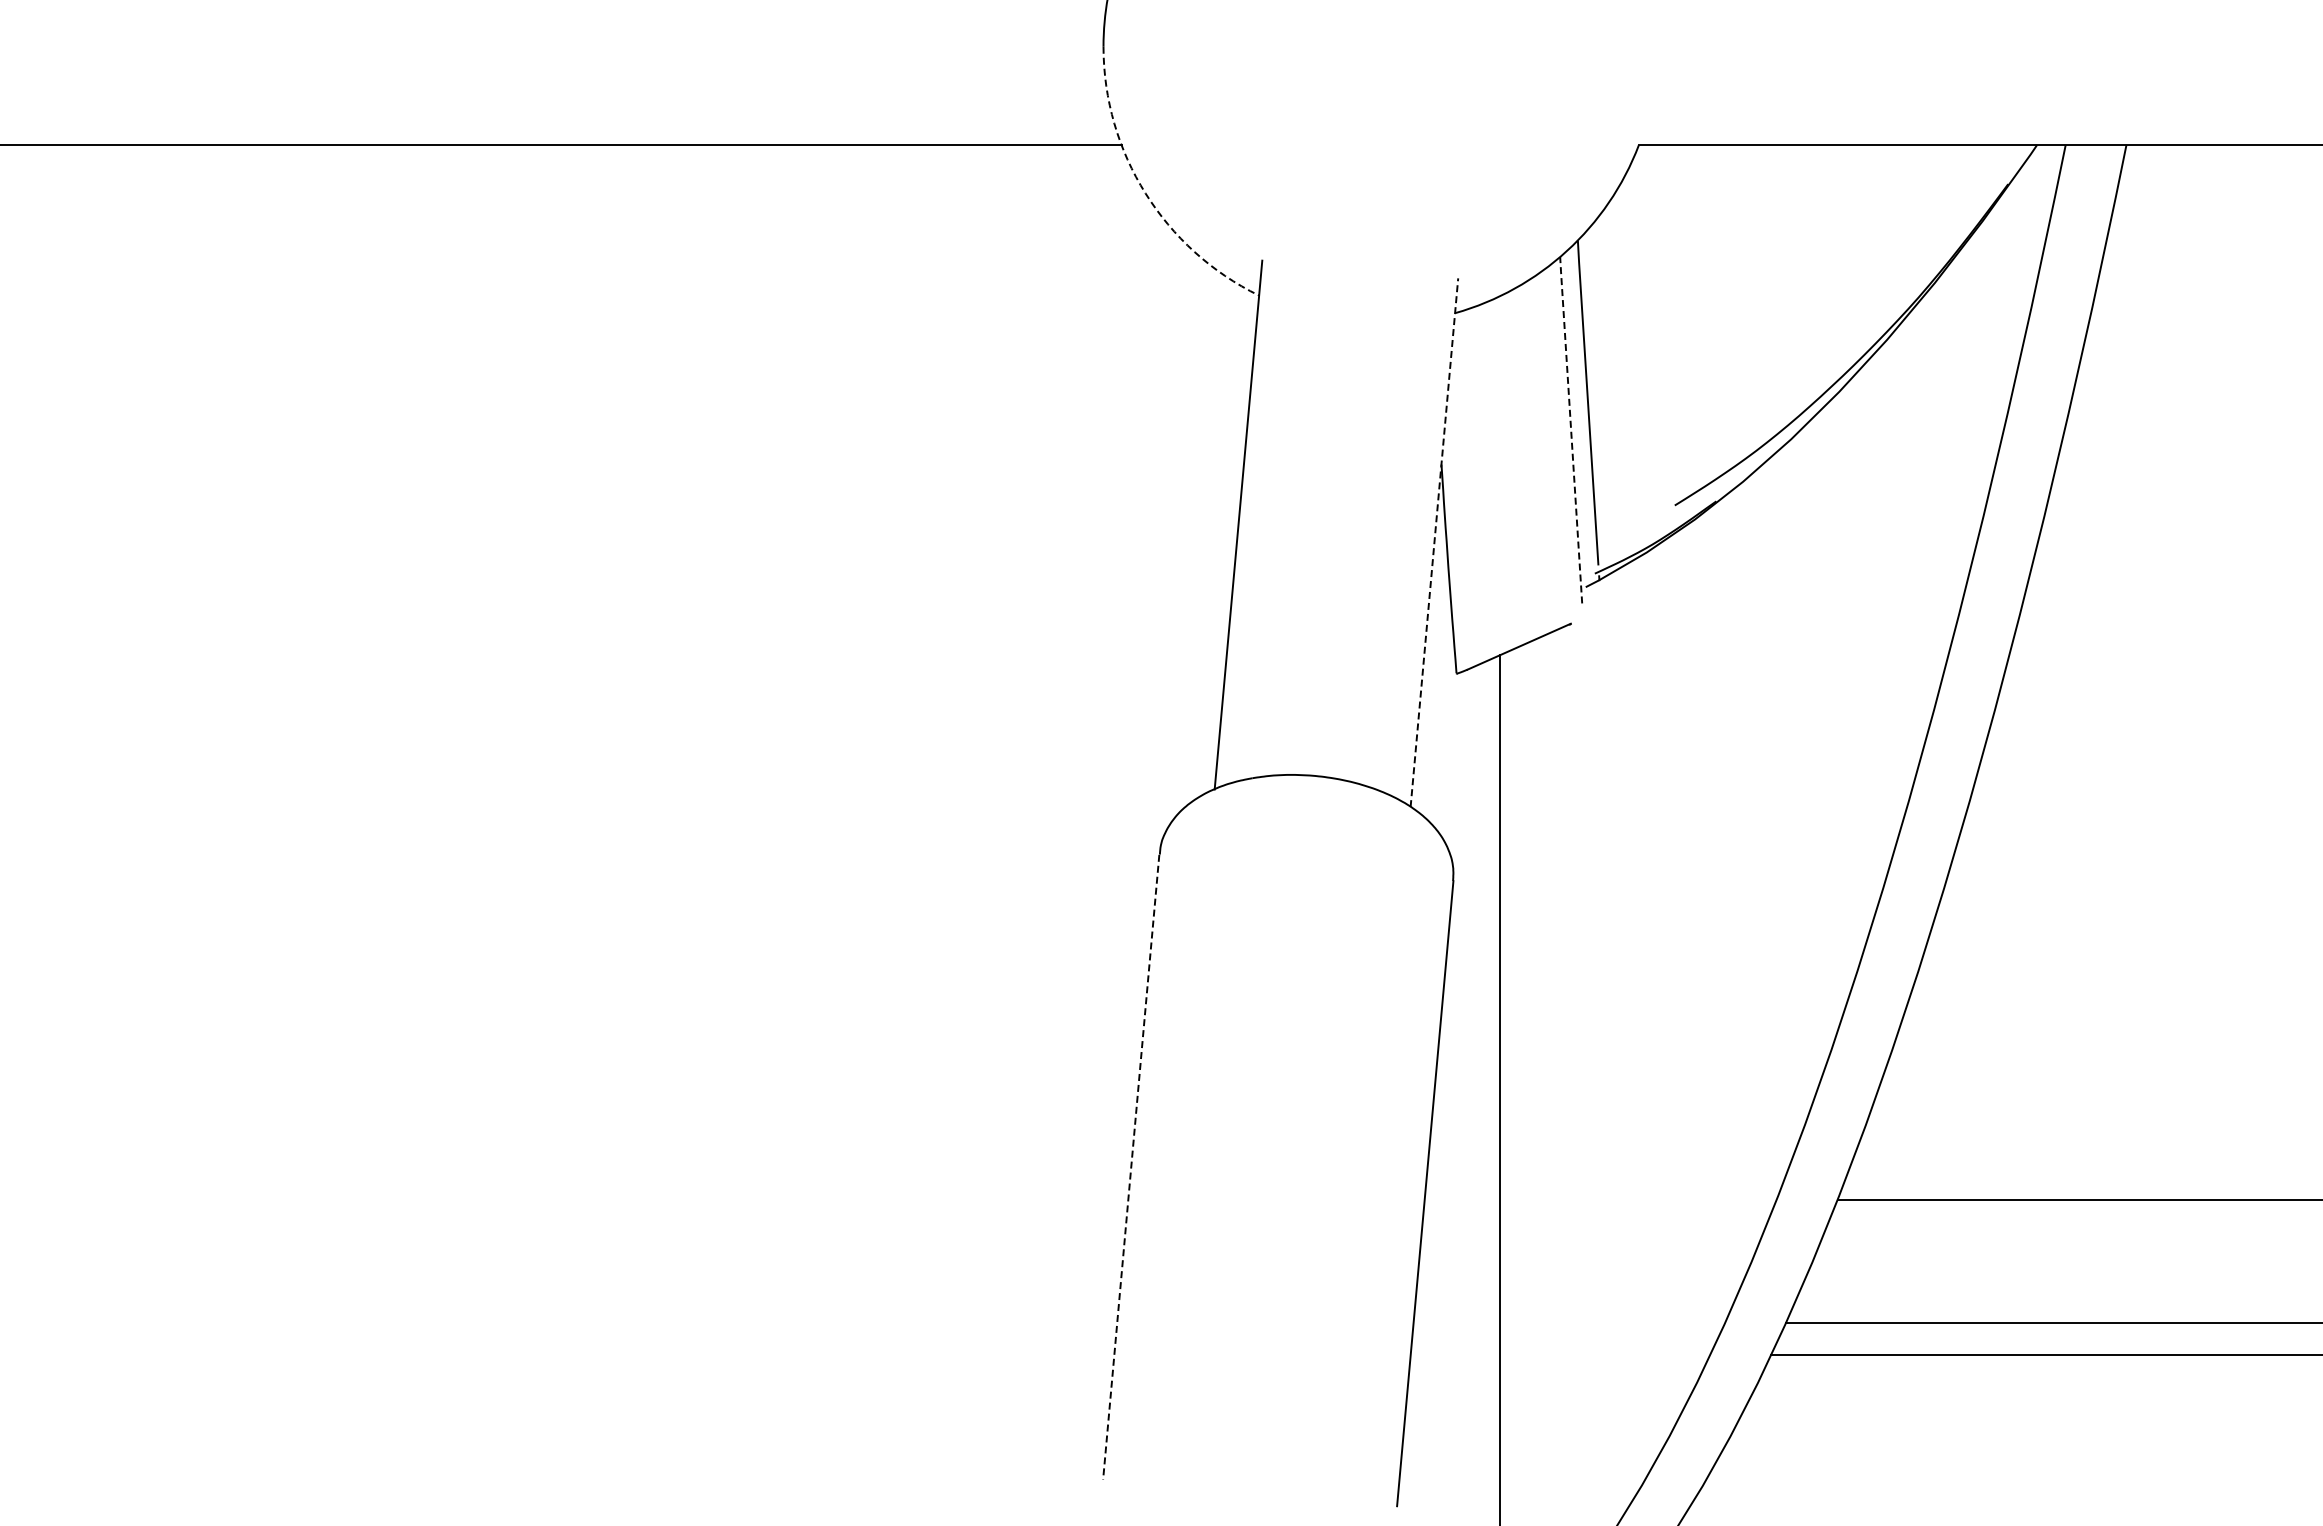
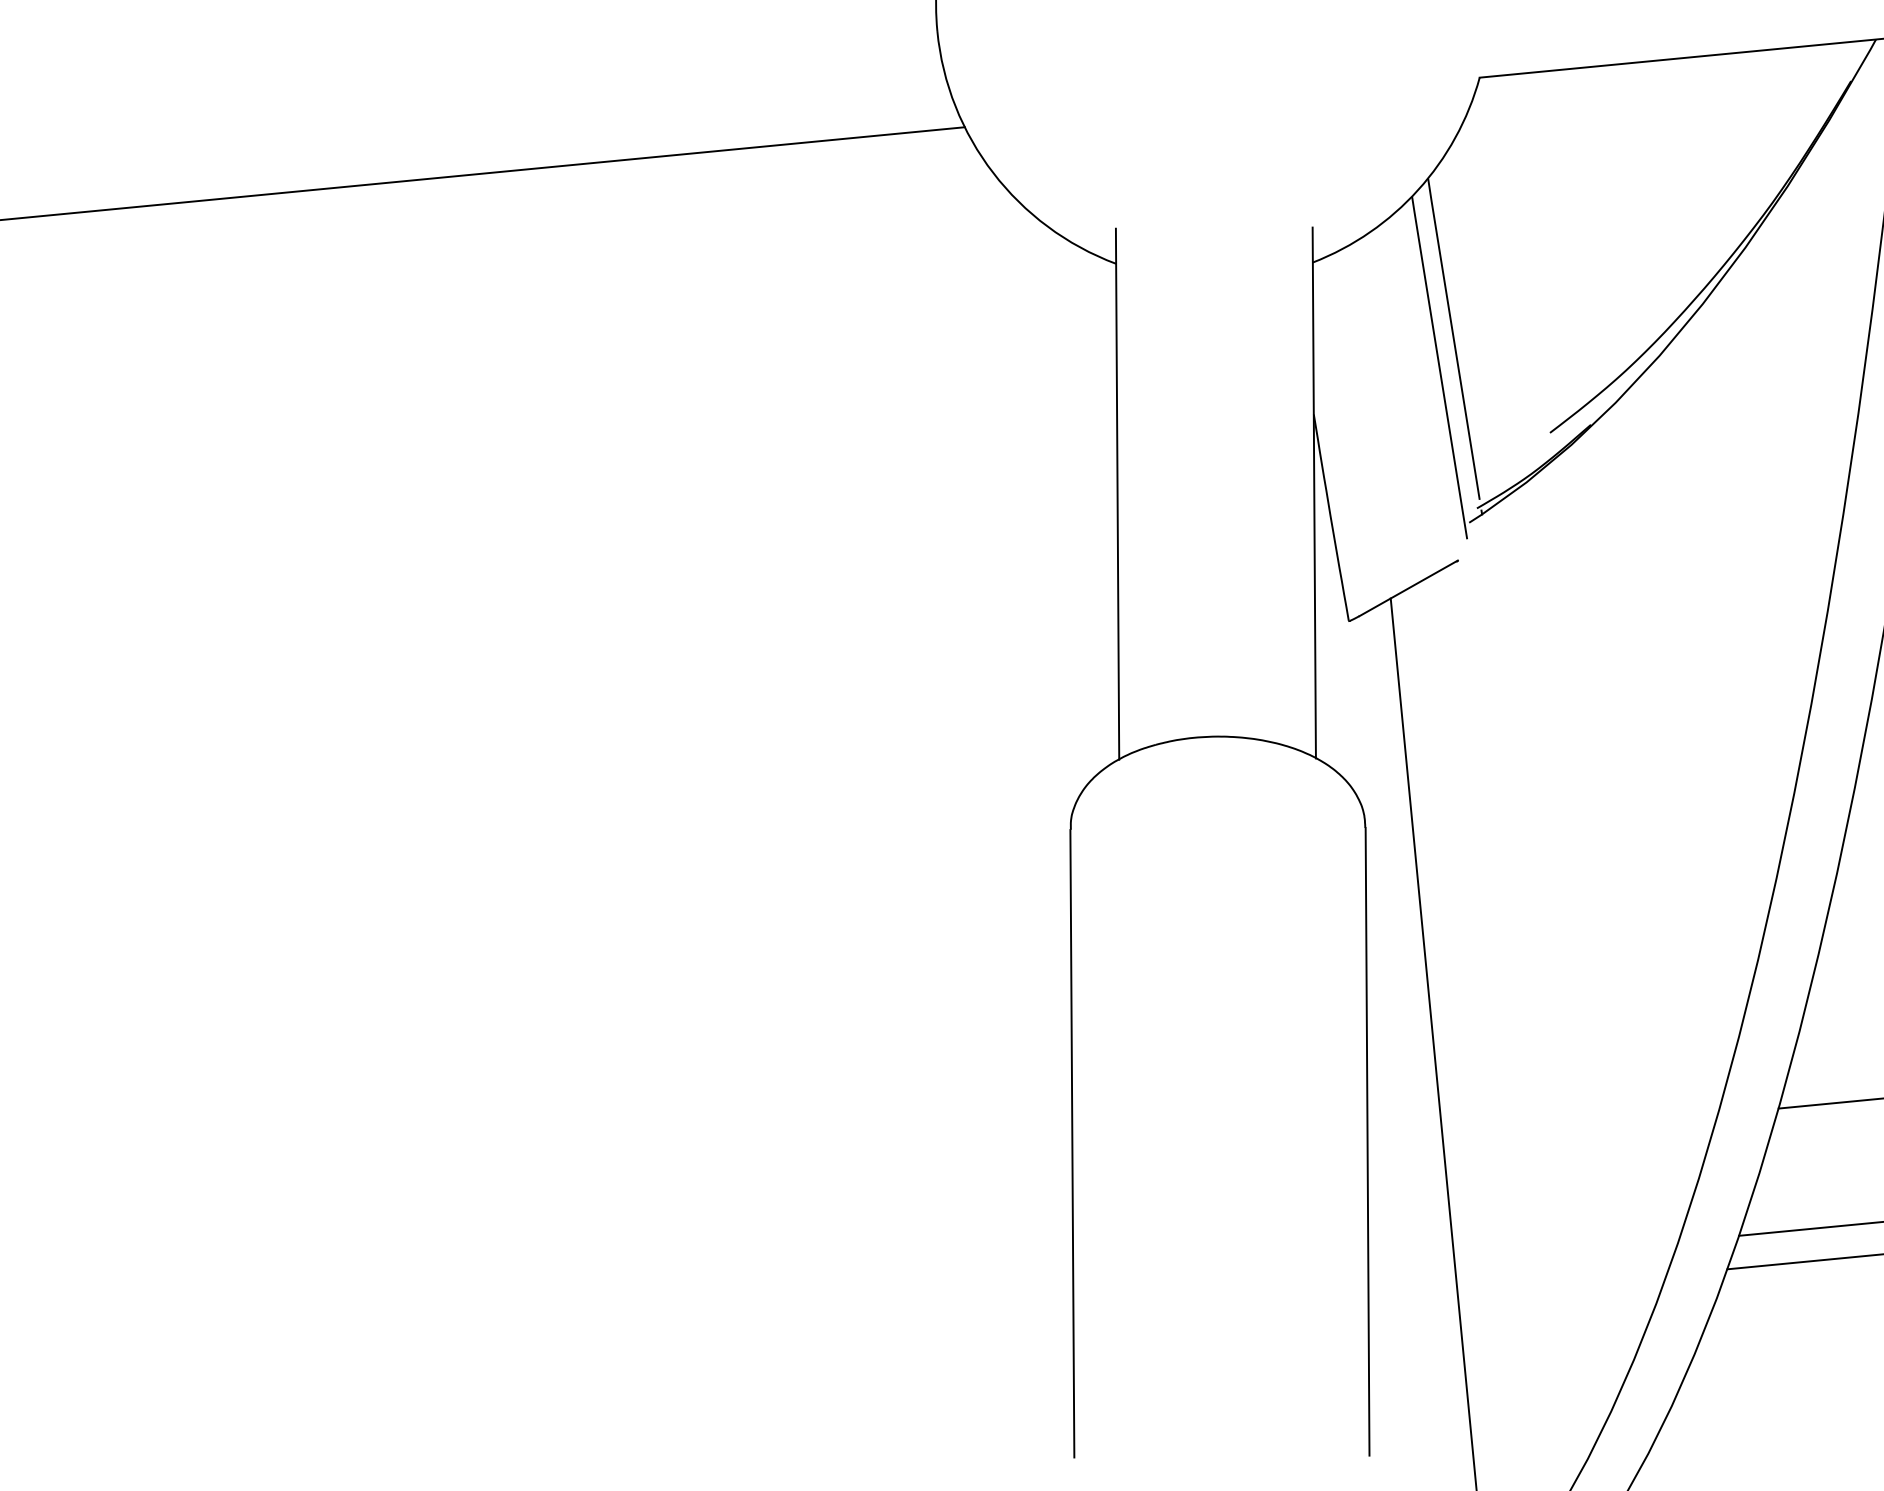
arc: (1145, 193) -> (993, 173), dashed -> solid
line: (1571, 429) -> (1439, 367), dashed -> solid
line: (1434, 542) -> (1314, 492), dashed -> solid
line: (1131, 1167) -> (1072, 1143), dashed -> solid

